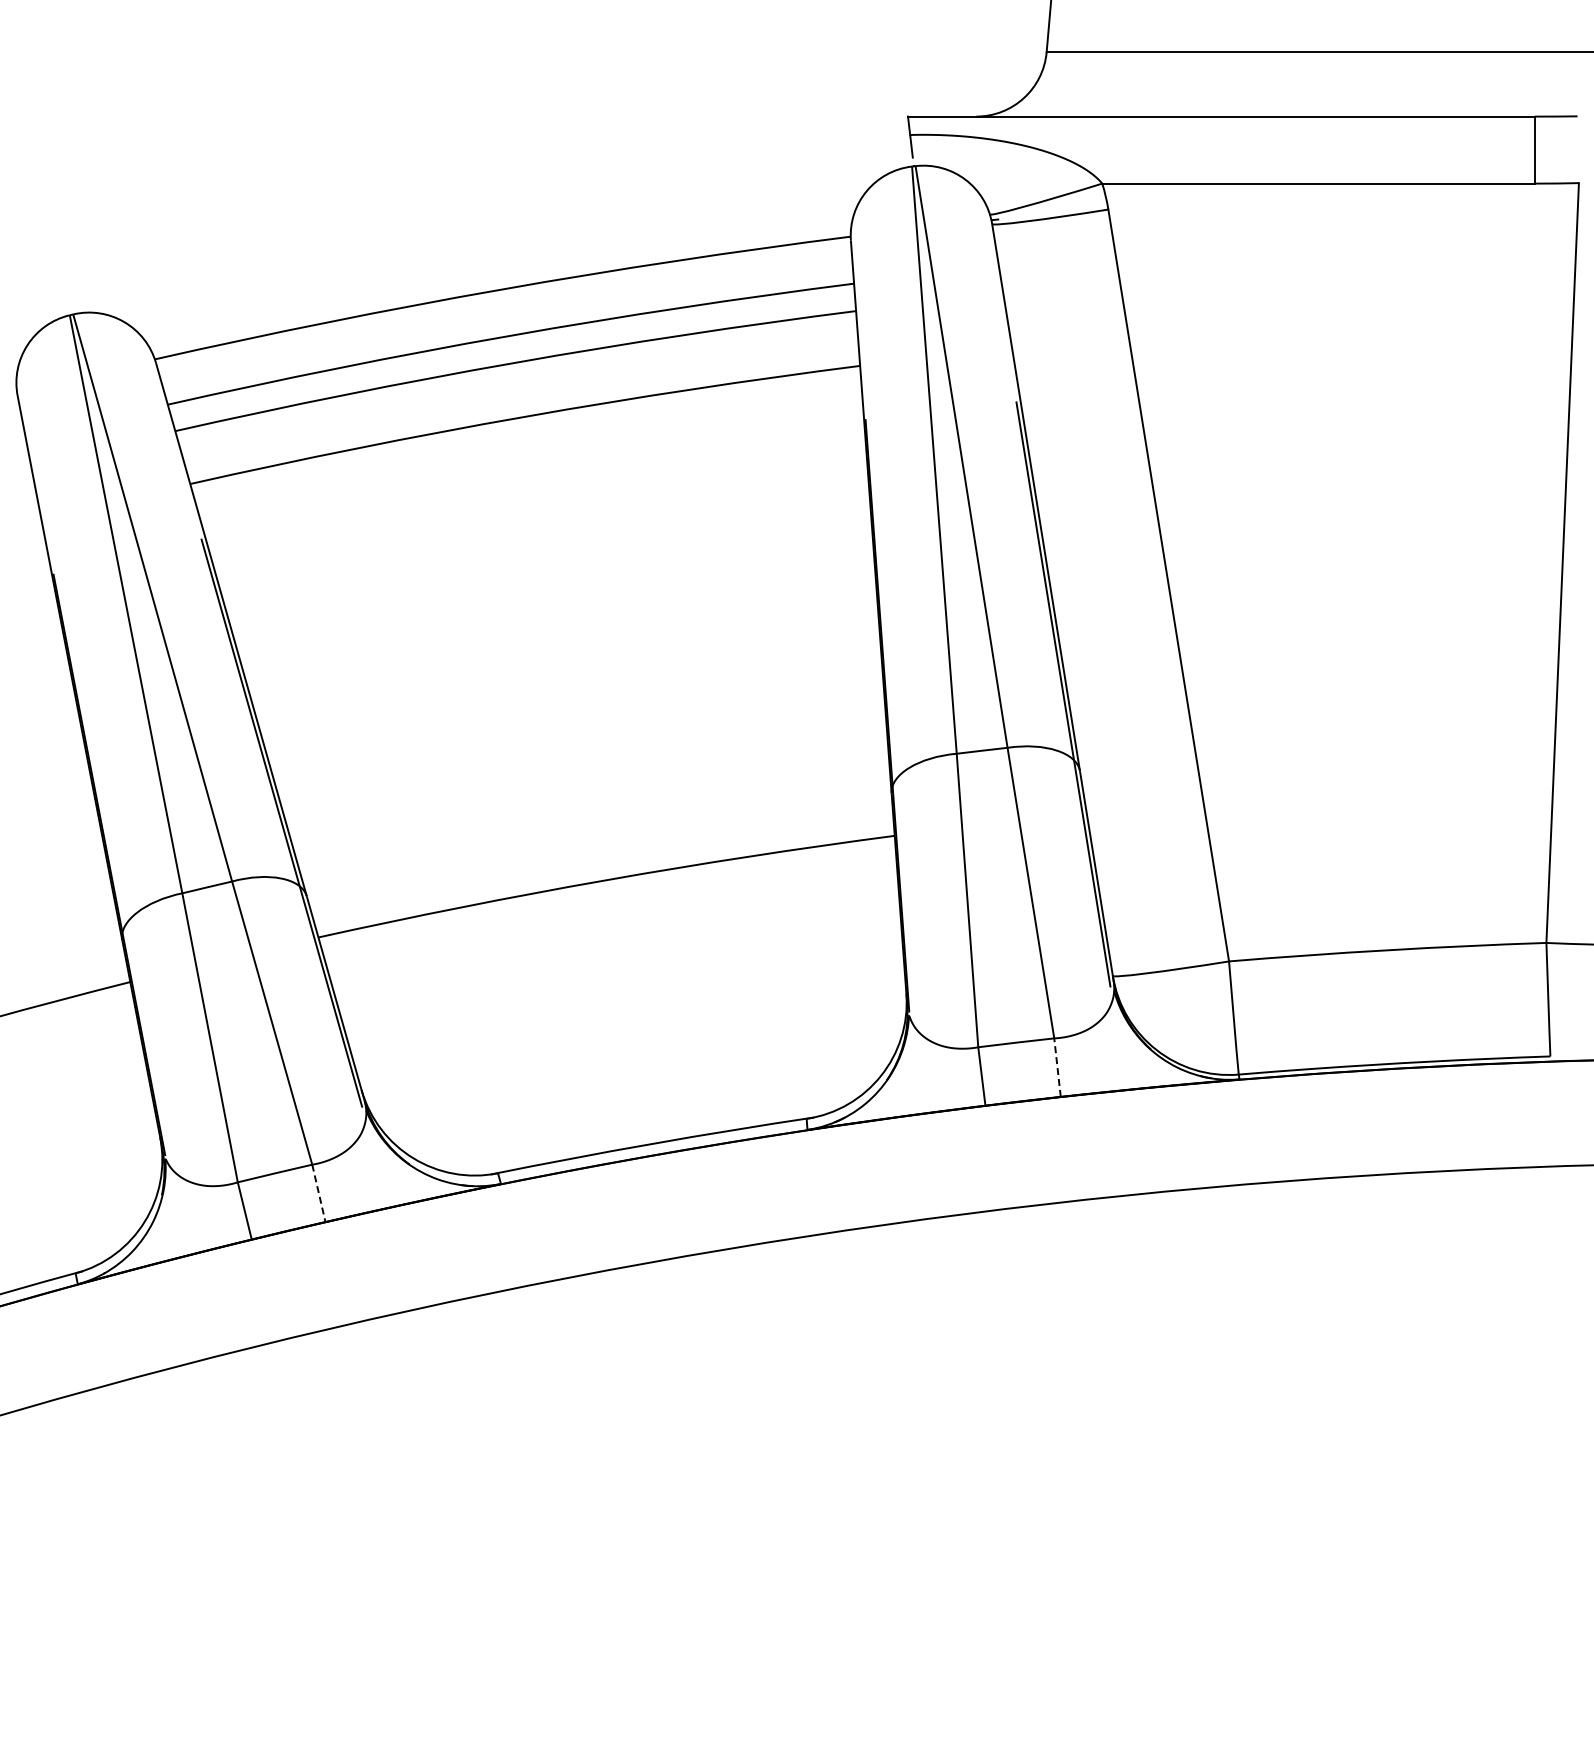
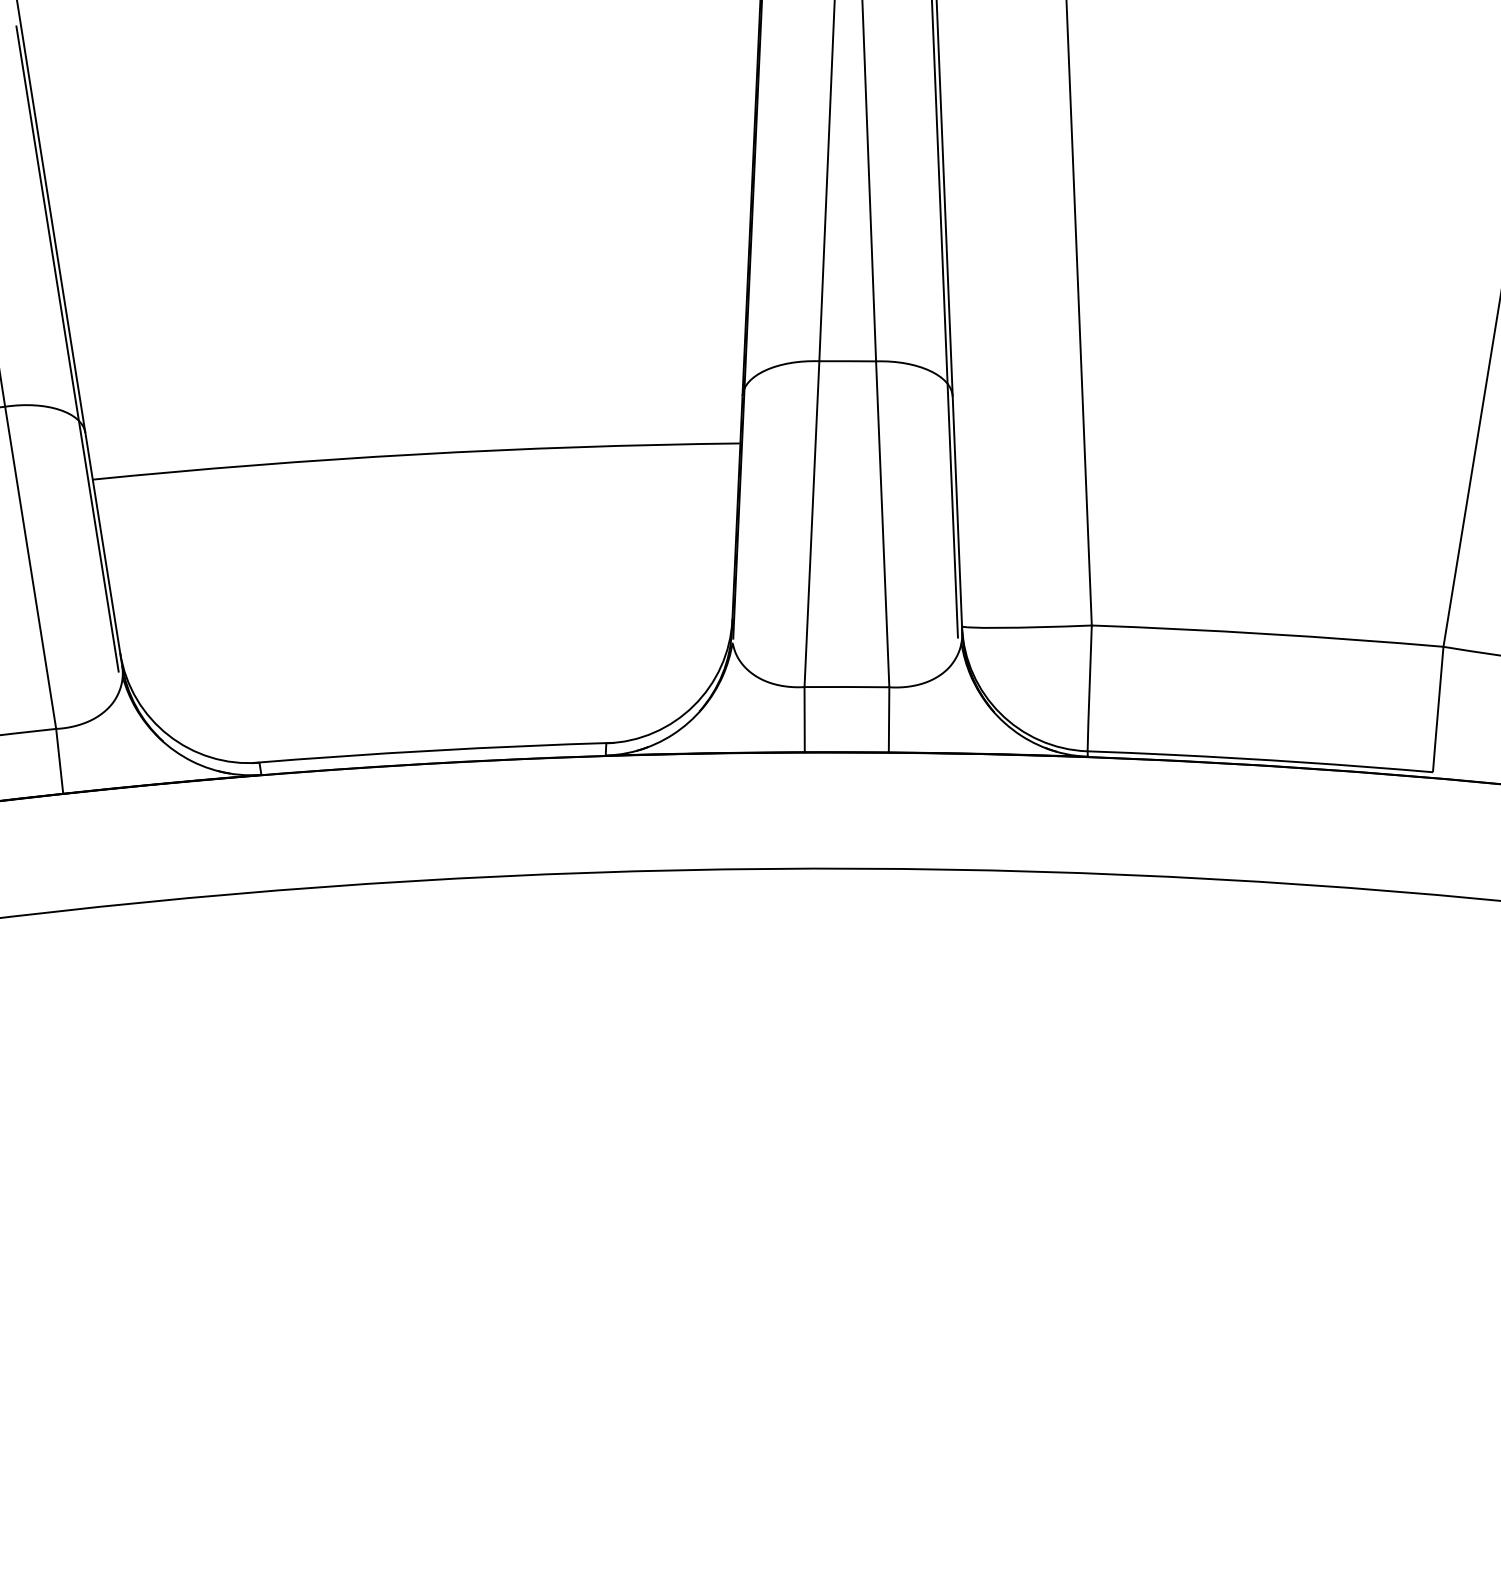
line: (1057, 1067) -> (889, 719), dashed -> solid
line: (318, 1193) -> (59, 761), dashed -> solid

